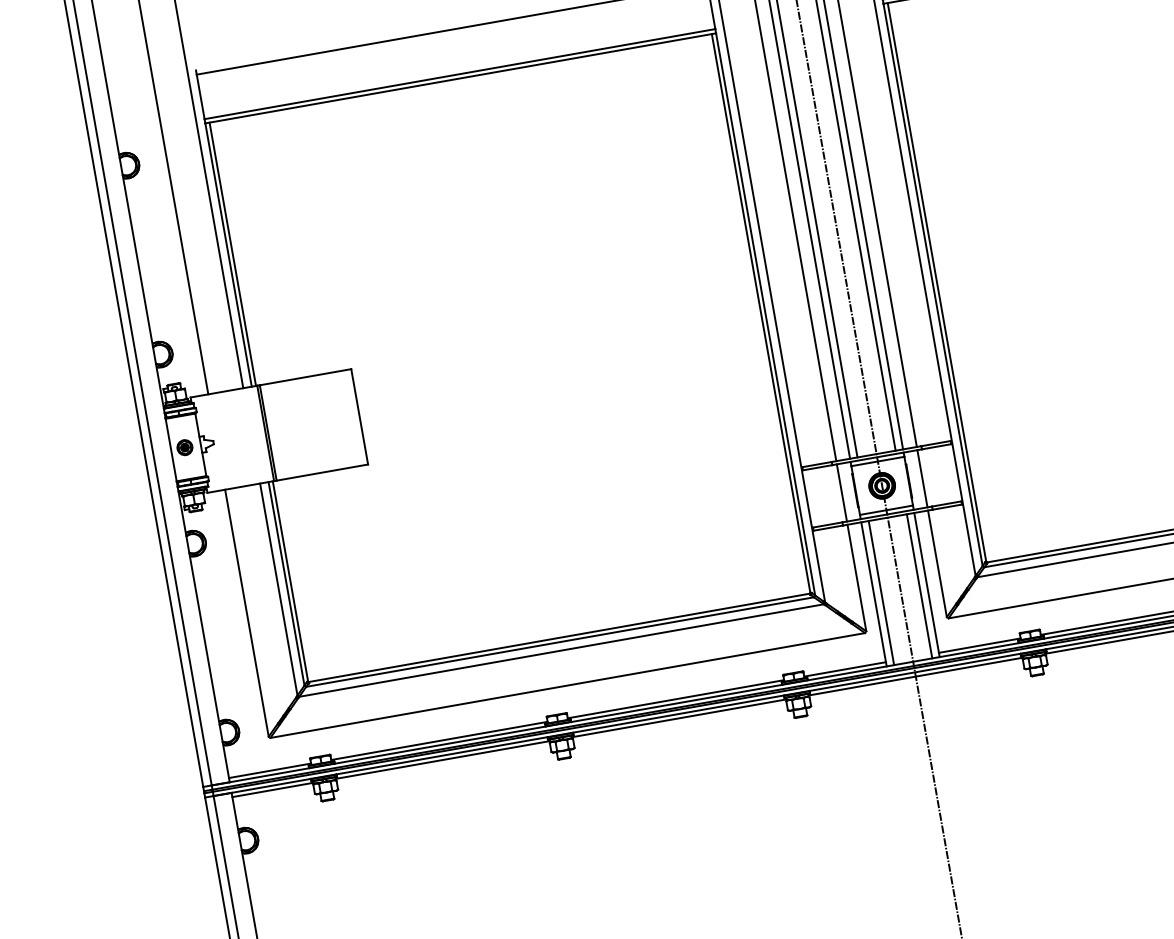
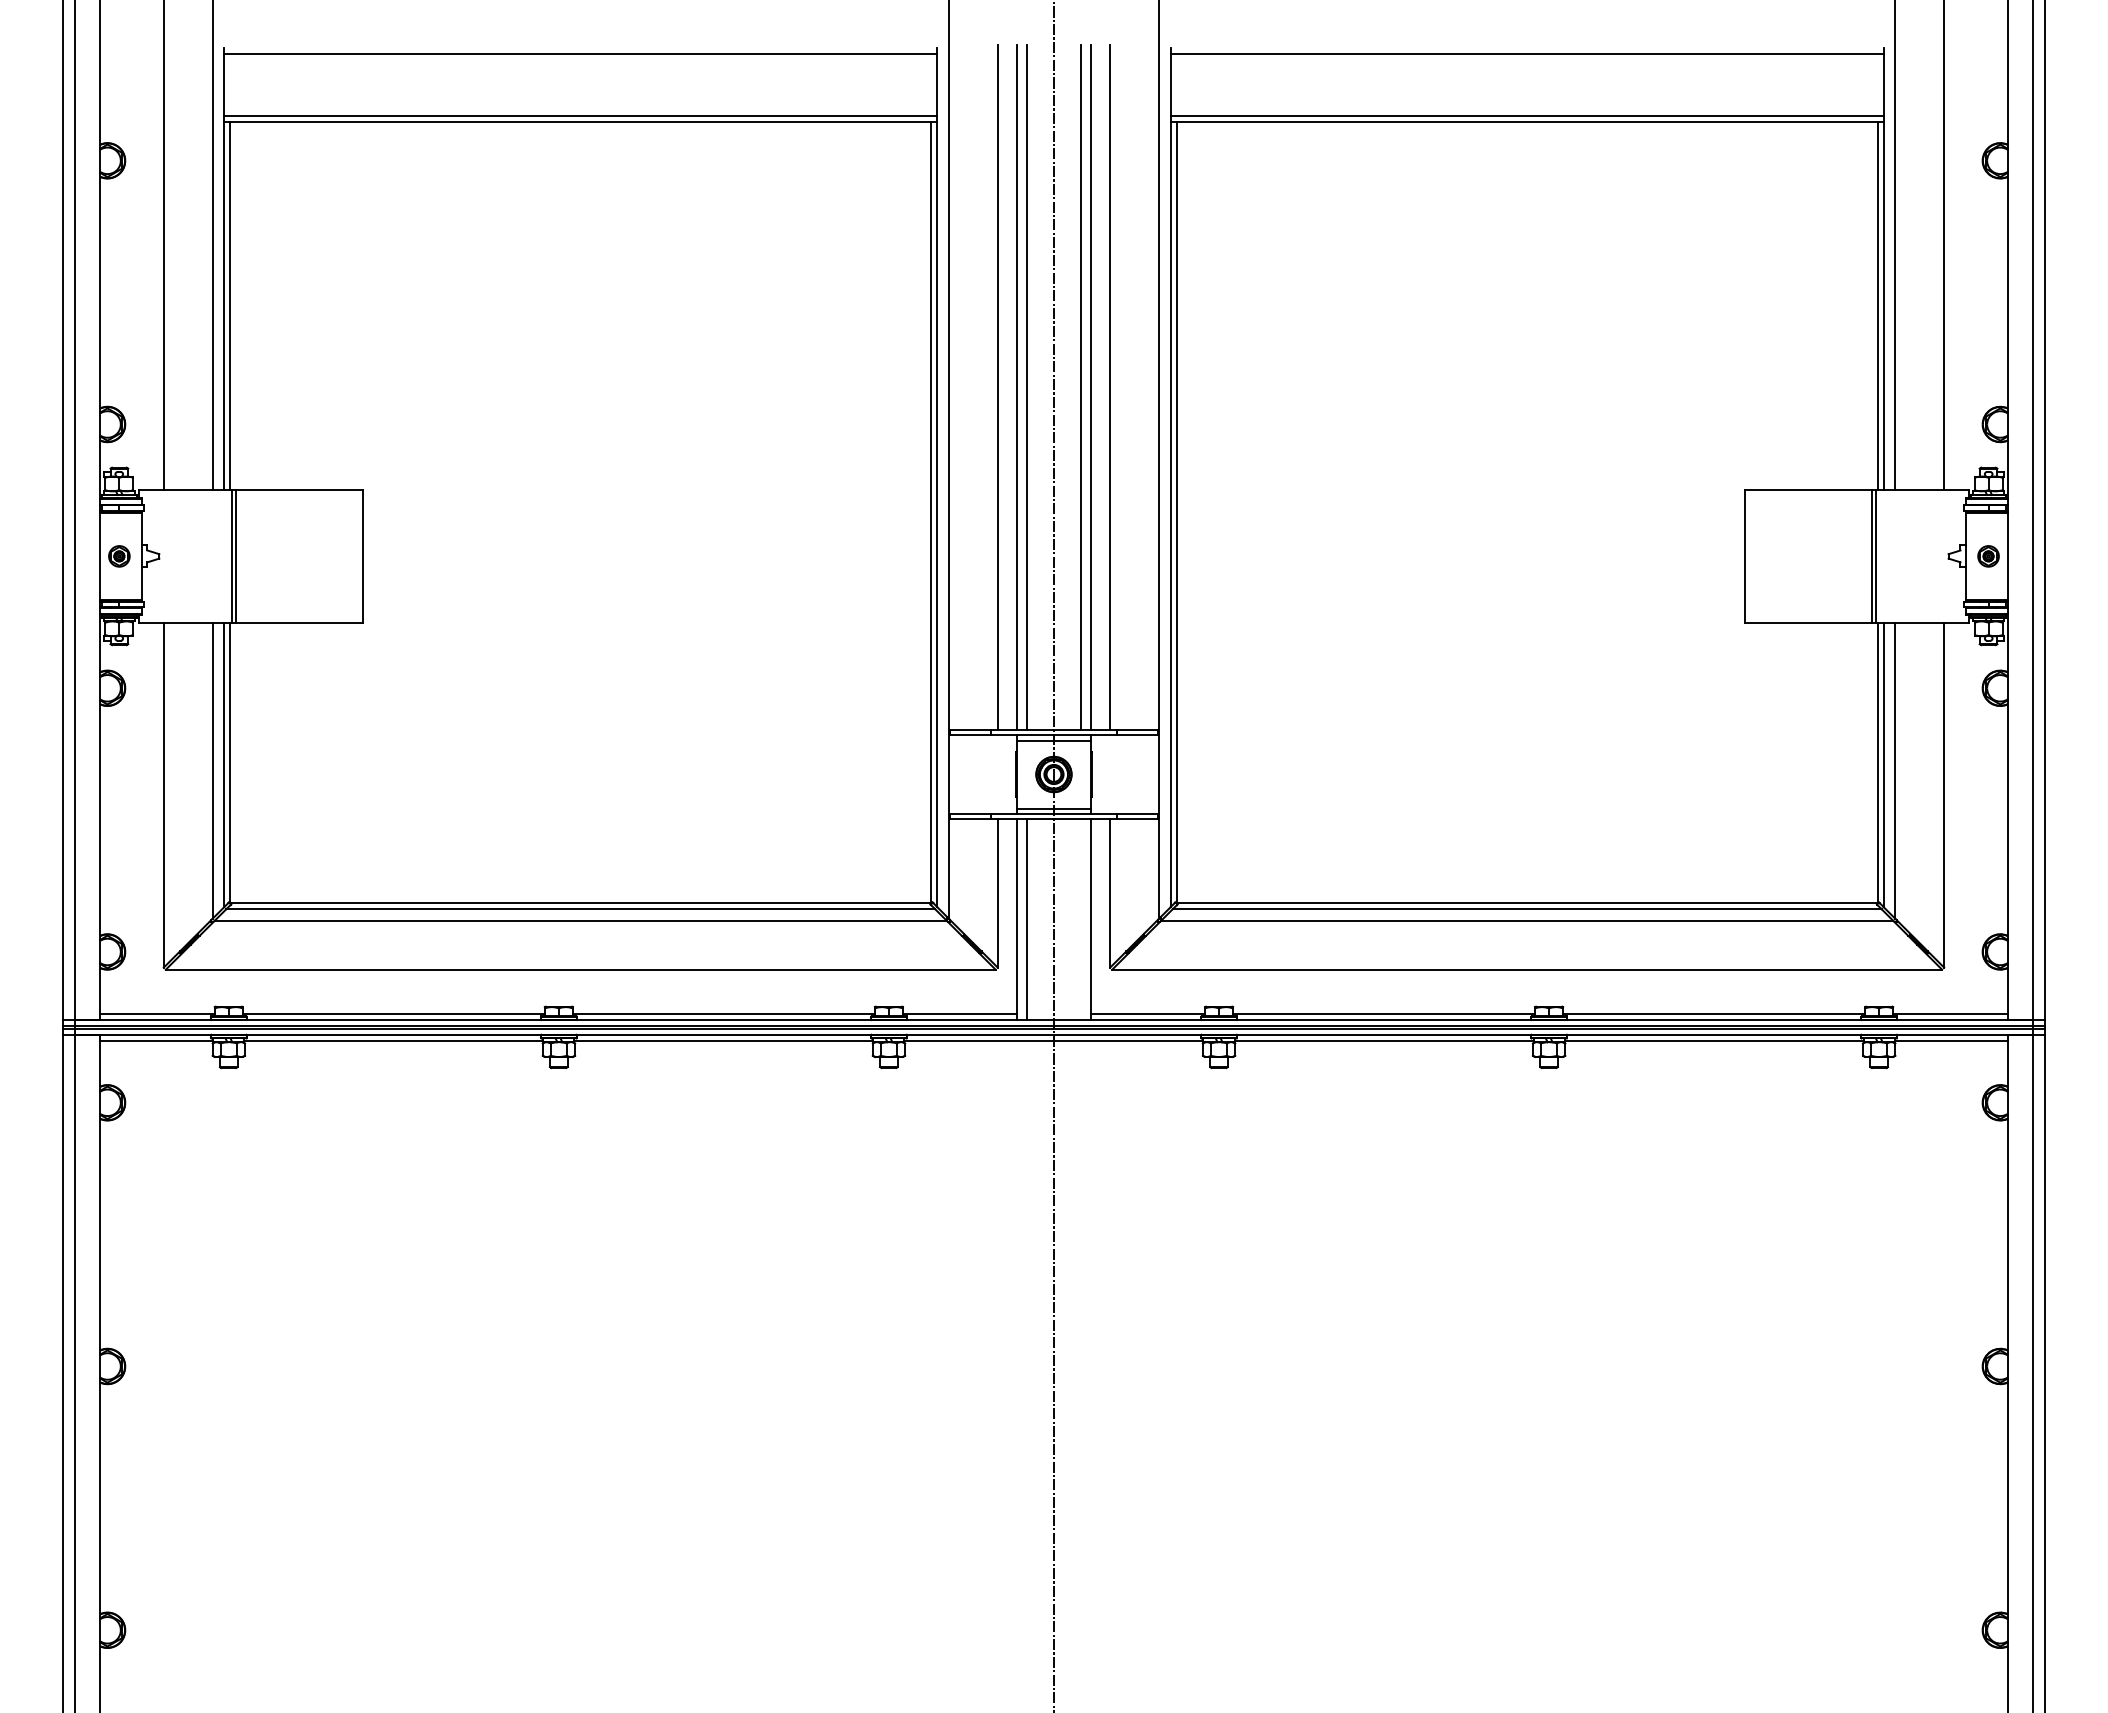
line: (922, 478) -> (1110, 774), removed
line: (841, 492) -> (997, 774), removed
line: (919, 586) -> (1080, 919), removed

